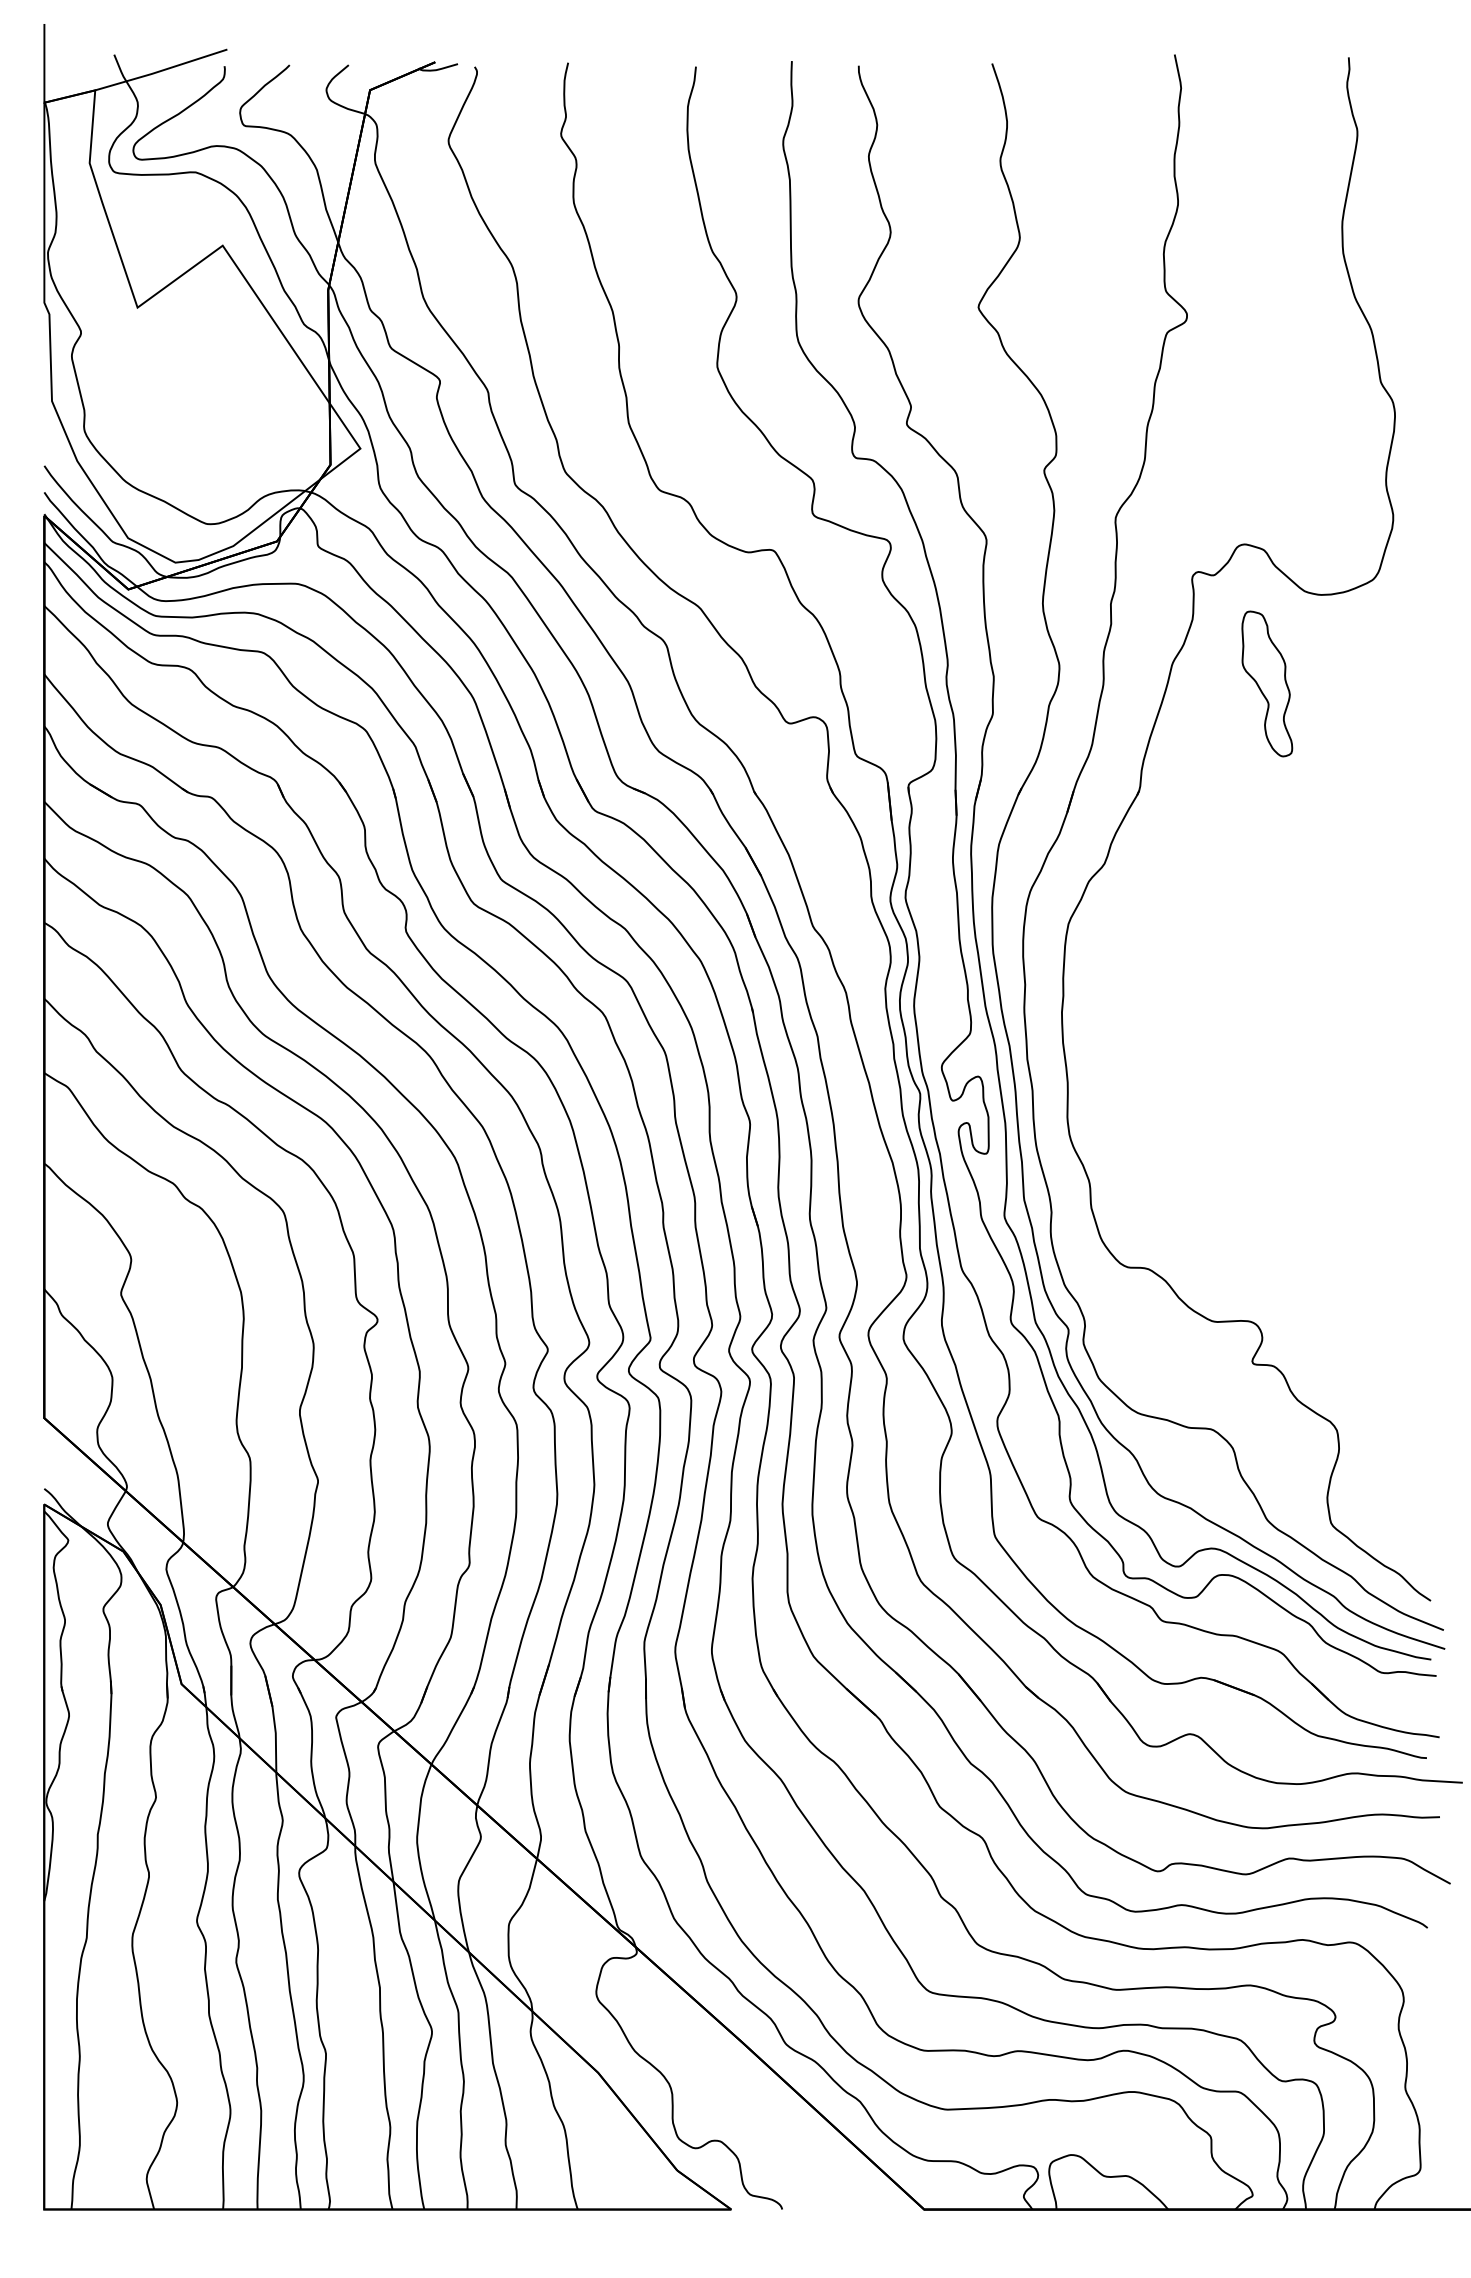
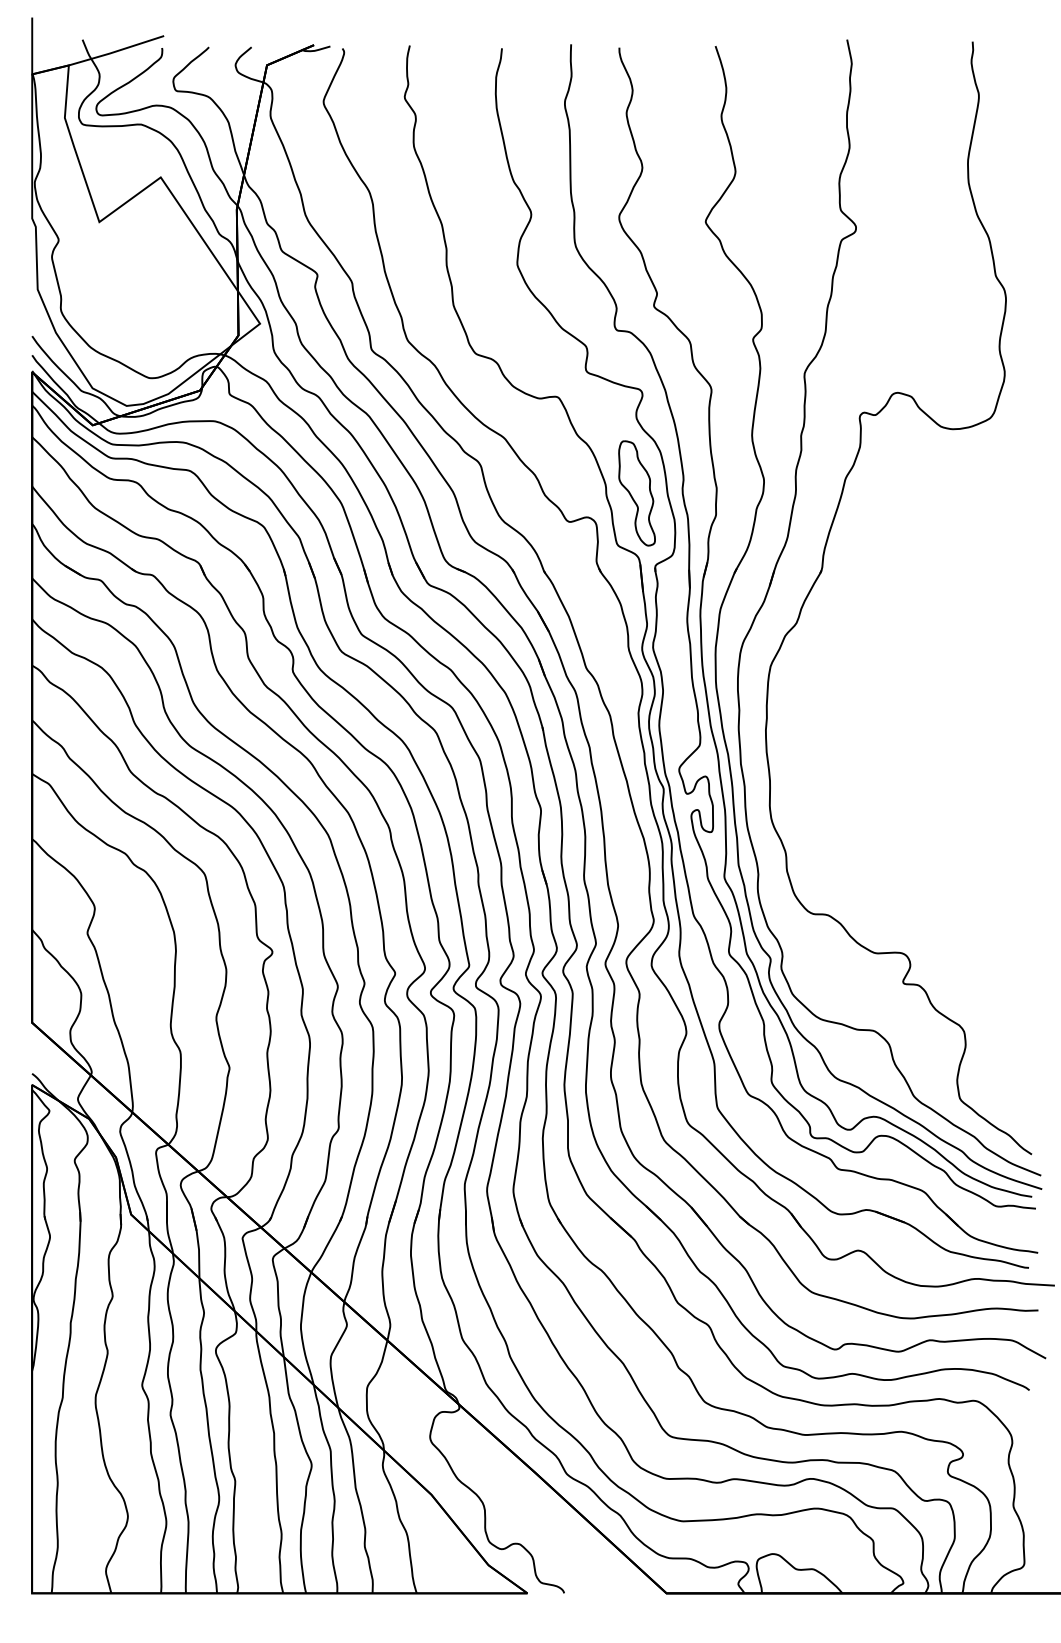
part: (1267, 683) -> (637, 493), moved

